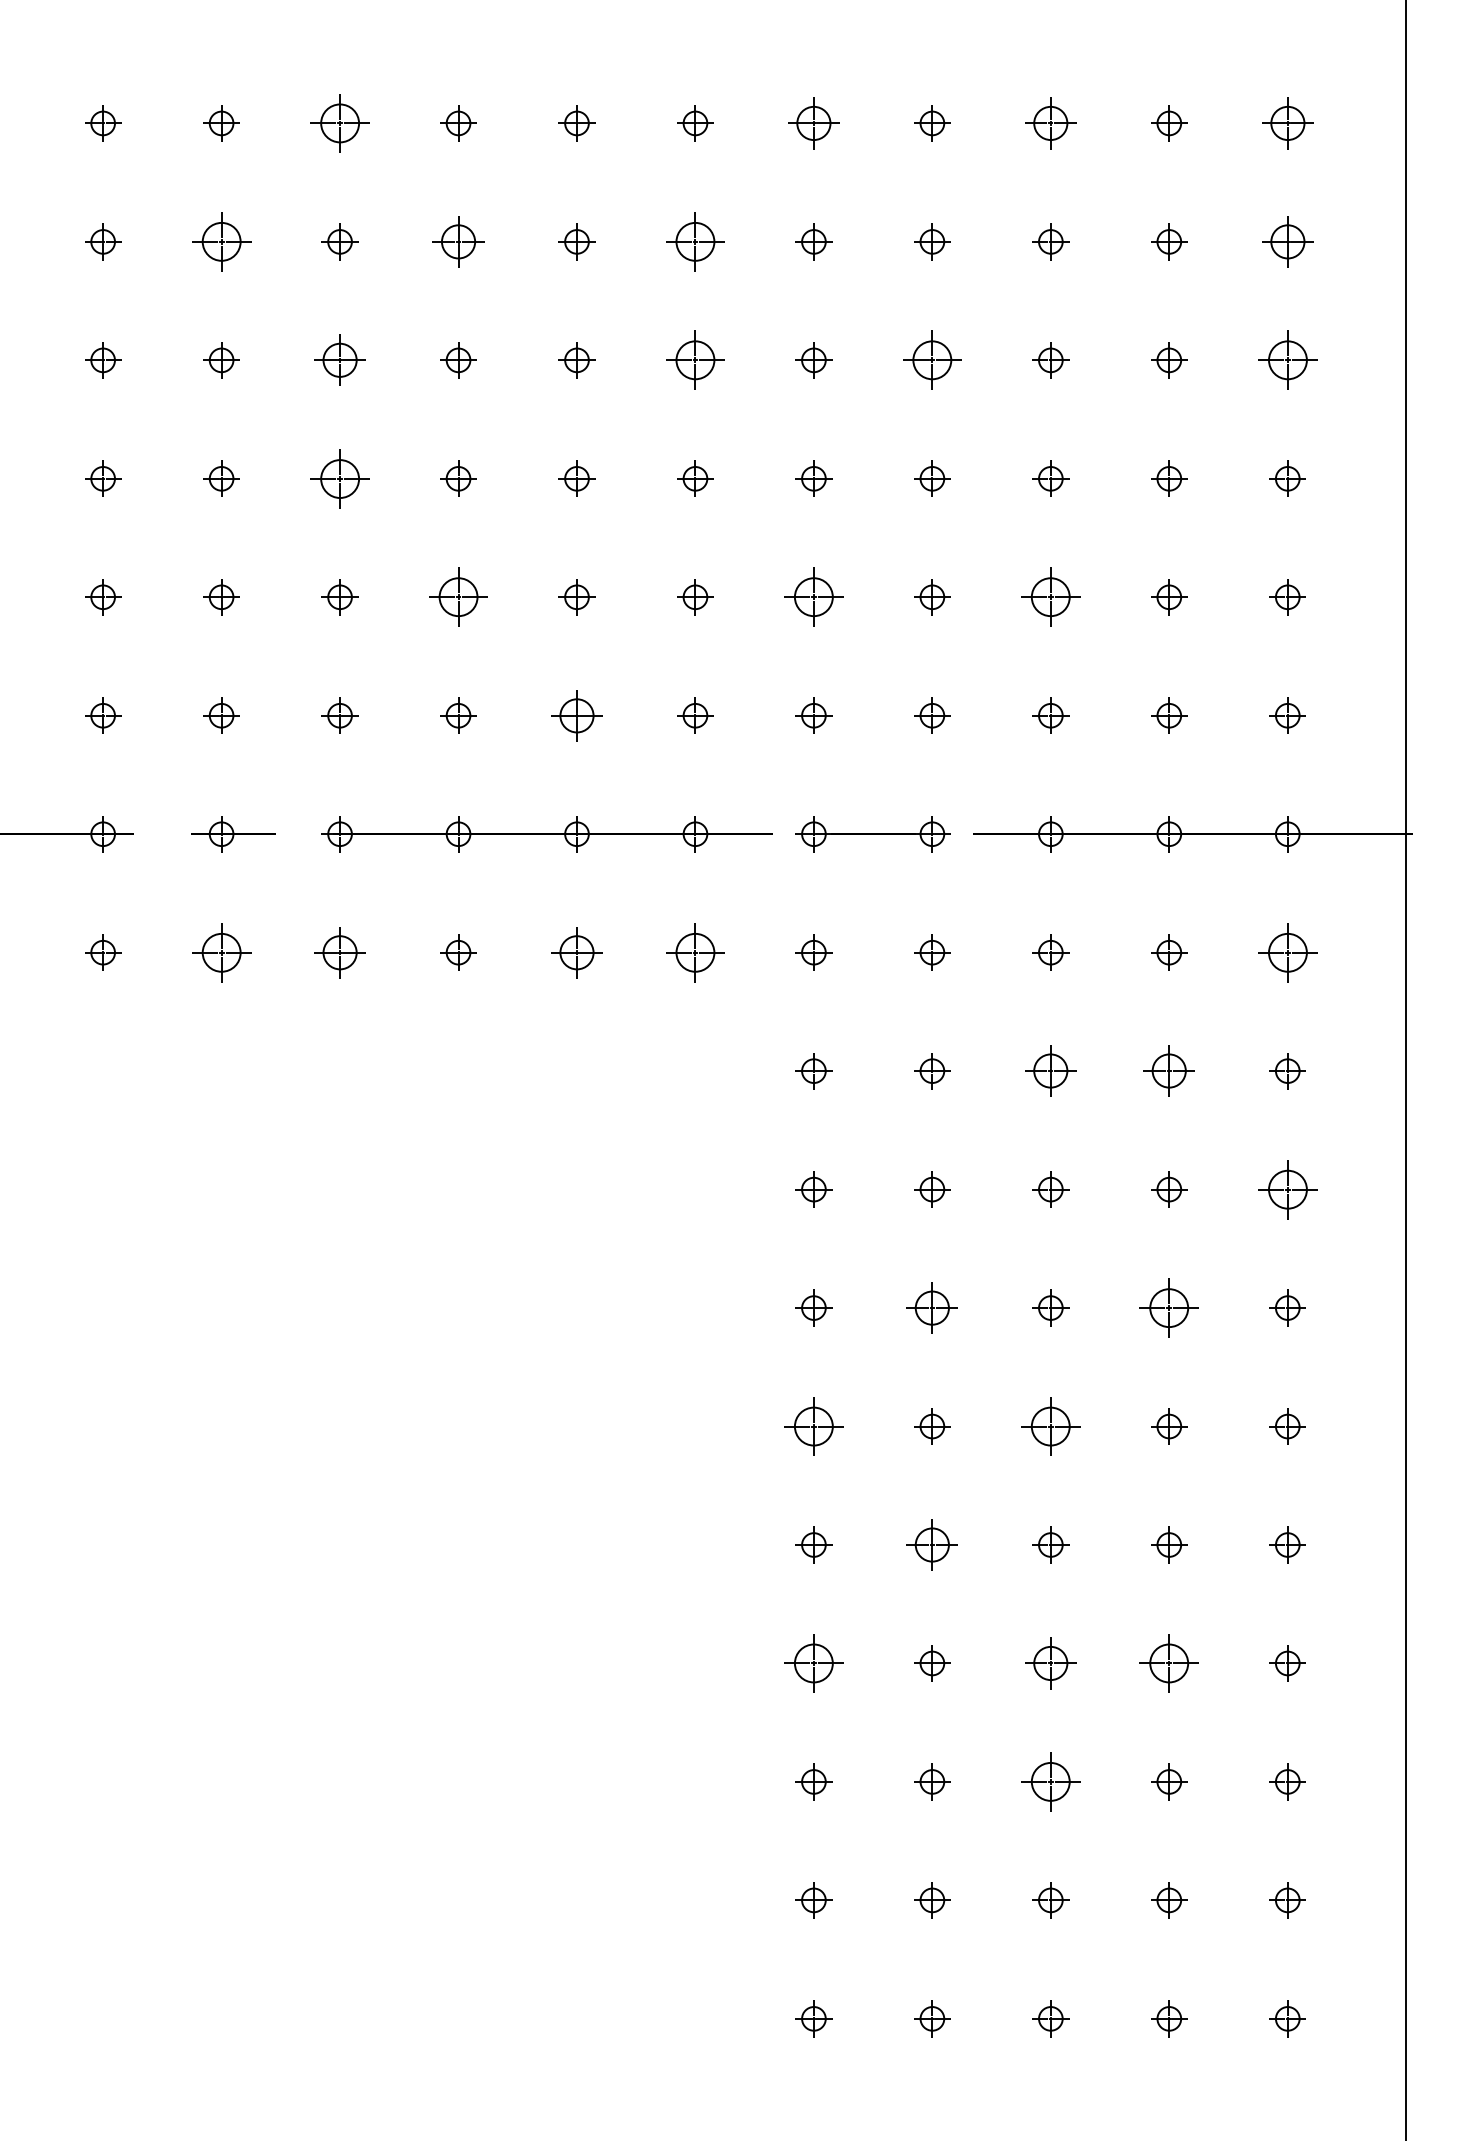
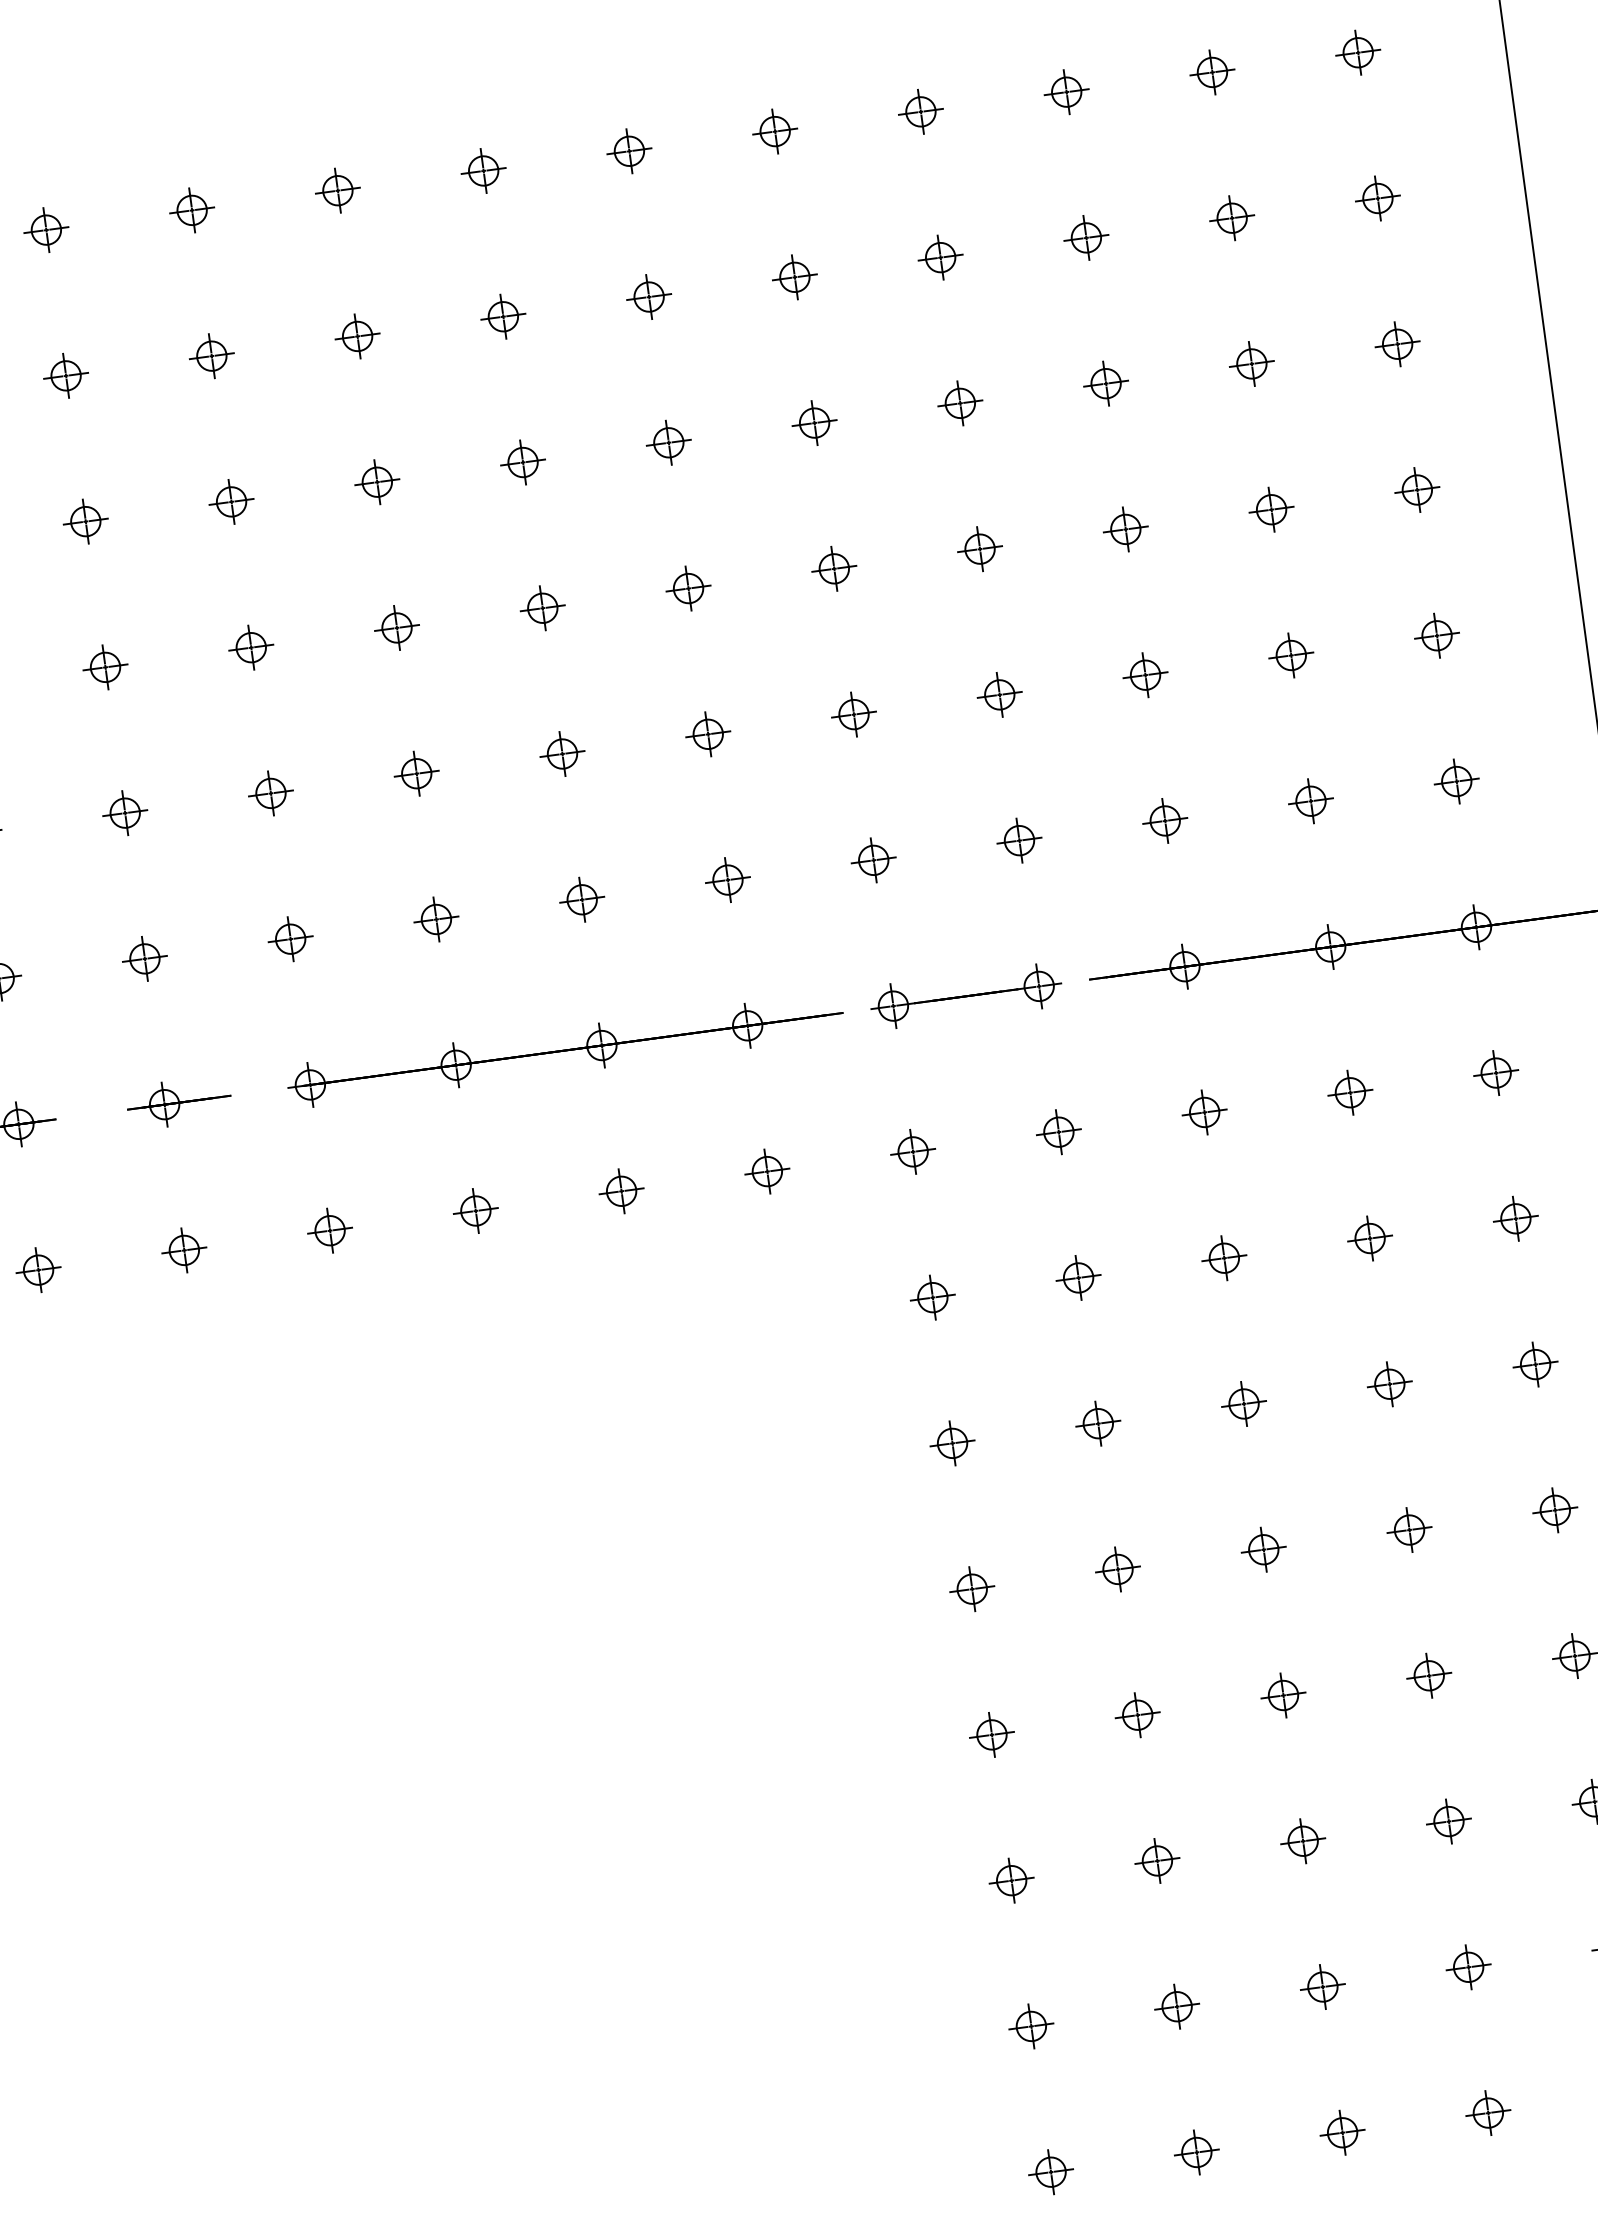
part: (339, 123) -> (191, 210), size x0.62
part: (813, 123) -> (774, 131), size x0.71
part: (1050, 123) -> (1066, 92), size x0.71
part: (1287, 123) -> (1357, 52), size x0.71
part: (221, 241) -> (65, 375), size x0.62
part: (458, 241) -> (357, 335), size x0.71
part: (695, 241) -> (649, 296), size x0.62
part: (1287, 241) -> (1377, 198), size x0.71
part: (339, 360) -> (230, 502), size x0.71
part: (695, 360) -> (668, 442), size x0.62
part: (932, 360) -> (960, 403), size x0.62
part: (1287, 360) -> (1397, 344), size x0.62
part: (339, 478) -> (250, 647), size x0.62
part: (458, 597) -> (416, 773), size x0.62
part: (813, 597) -> (853, 714), size x0.62
part: (1050, 597) -> (1145, 675), size x0.62
part: (576, 715) -> (581, 899), size x0.71
part: (221, 952) -> (184, 1250), size x0.62
part: (339, 952) -> (329, 1230), size x0.71
part: (576, 952) -> (620, 1191), size x0.71
part: (695, 952) -> (767, 1171), size x0.62
part: (1287, 952) -> (1495, 1072), size x0.62
part: (1050, 1071) -> (1223, 1258), size x0.71
part: (1169, 1071) -> (1370, 1238), size x0.71
part: (1287, 1189) -> (1535, 1364), size x0.62
part: (932, 1307) -> (1118, 1568), size x0.71
part: (1169, 1307) -> (1409, 1529), size x0.62
part: (813, 1426) -> (991, 1734), size x0.62
part: (1050, 1426) -> (1283, 1695), size x0.62
part: (932, 1544) -> (1157, 1860), size x0.71
part: (813, 1663) -> (1030, 2026), size x0.62
part: (1050, 1663) -> (1322, 1987), size x0.71
part: (1169, 1663) -> (1468, 1967), size x0.62
part: (1050, 1781) -> (1342, 2132), size x0.62

